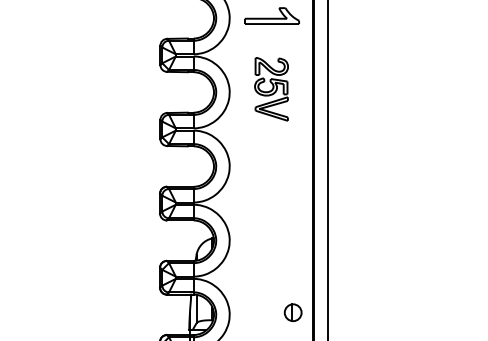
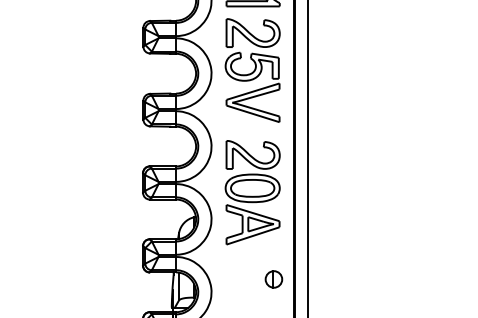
part: (271, 89) -> (252, 70), size x1.67
part: (271, 213) -> (252, 192), added
part: (292, 312) -> (273, 279), moved

